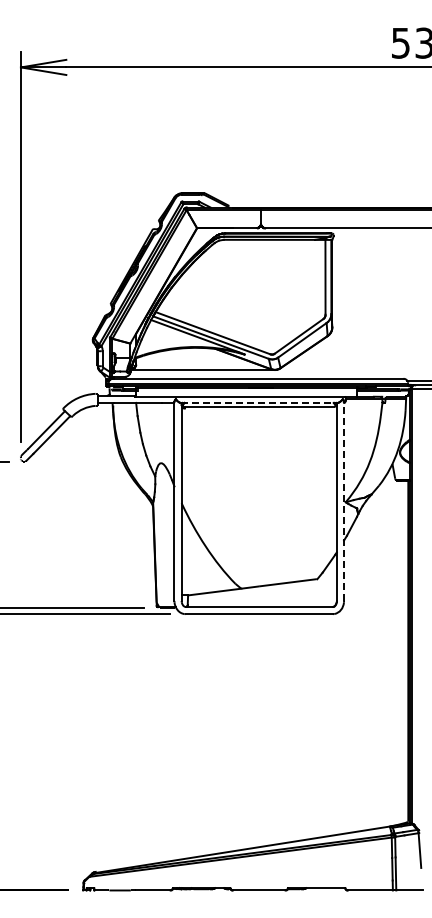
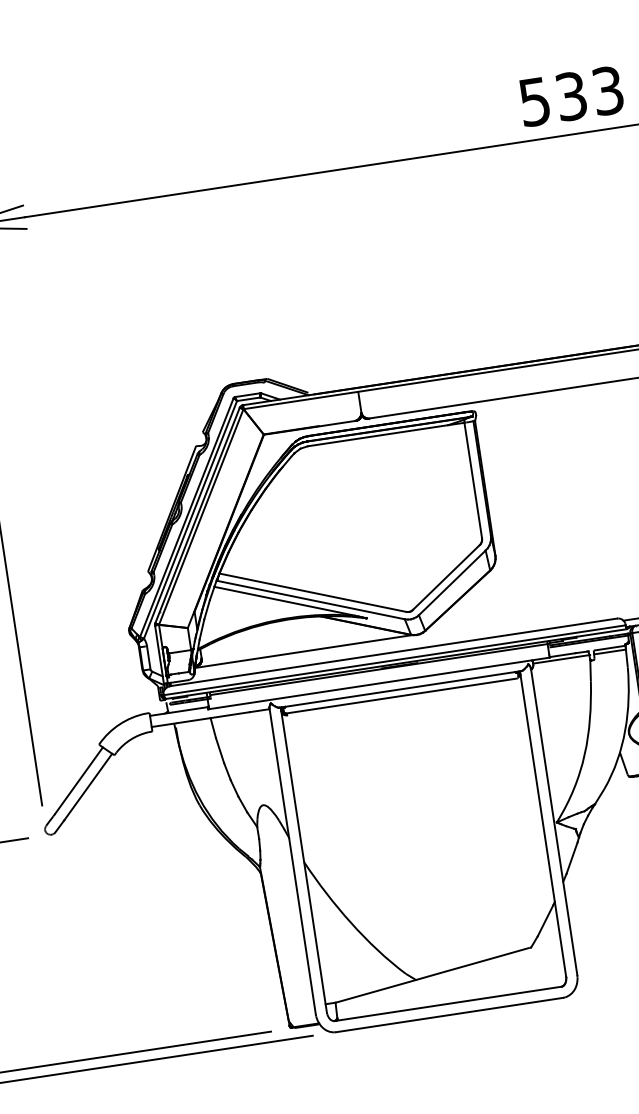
line: (259, 402) -> (400, 688), dashed -> solid
line: (344, 500) -> (554, 819), dashed -> solid

